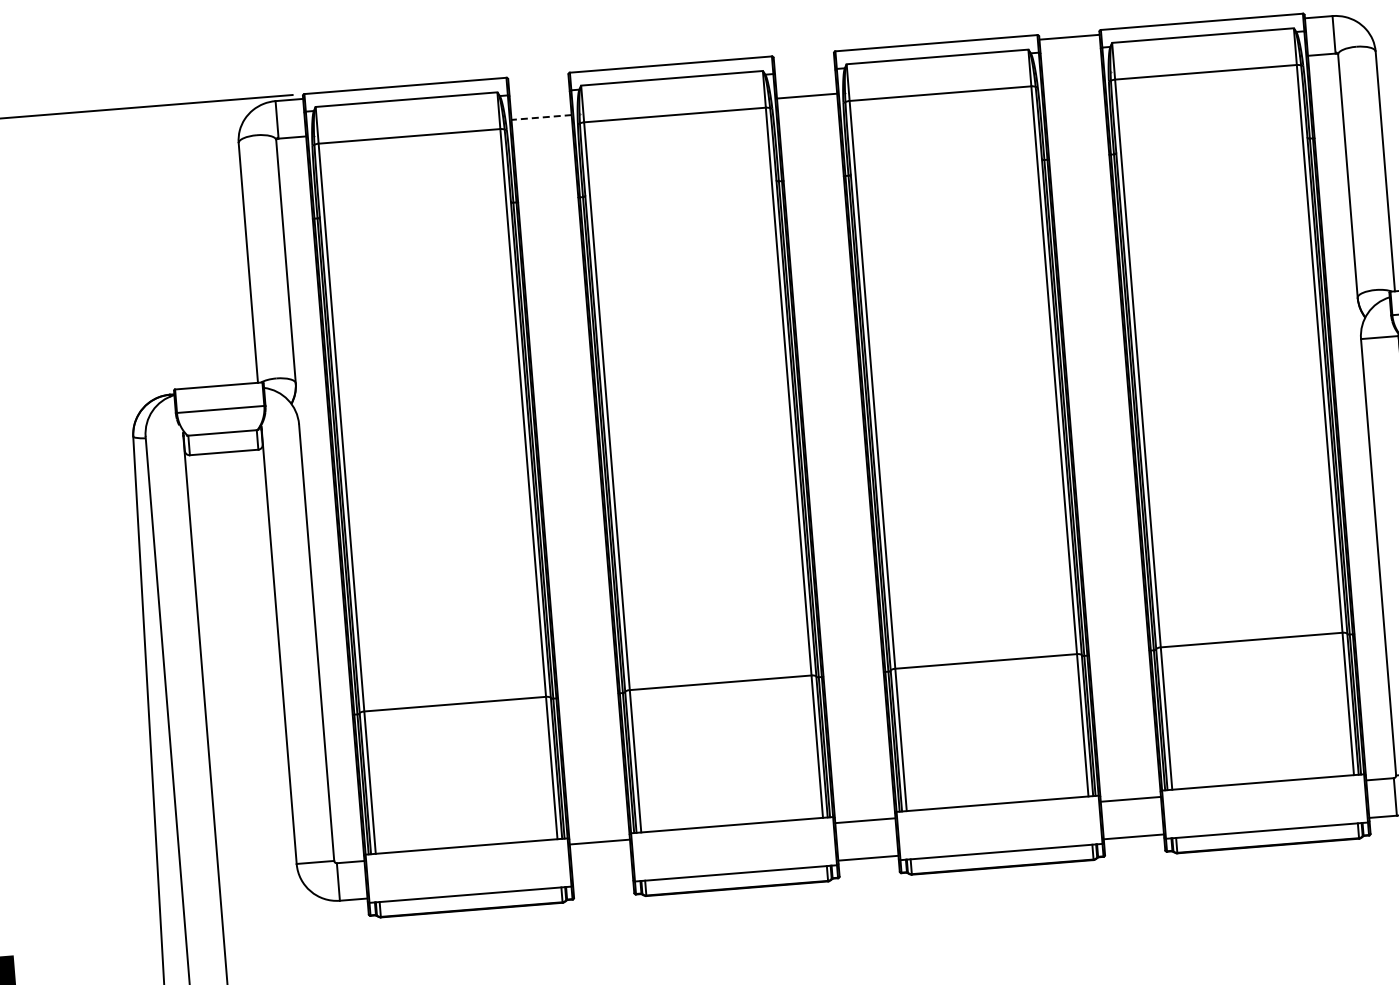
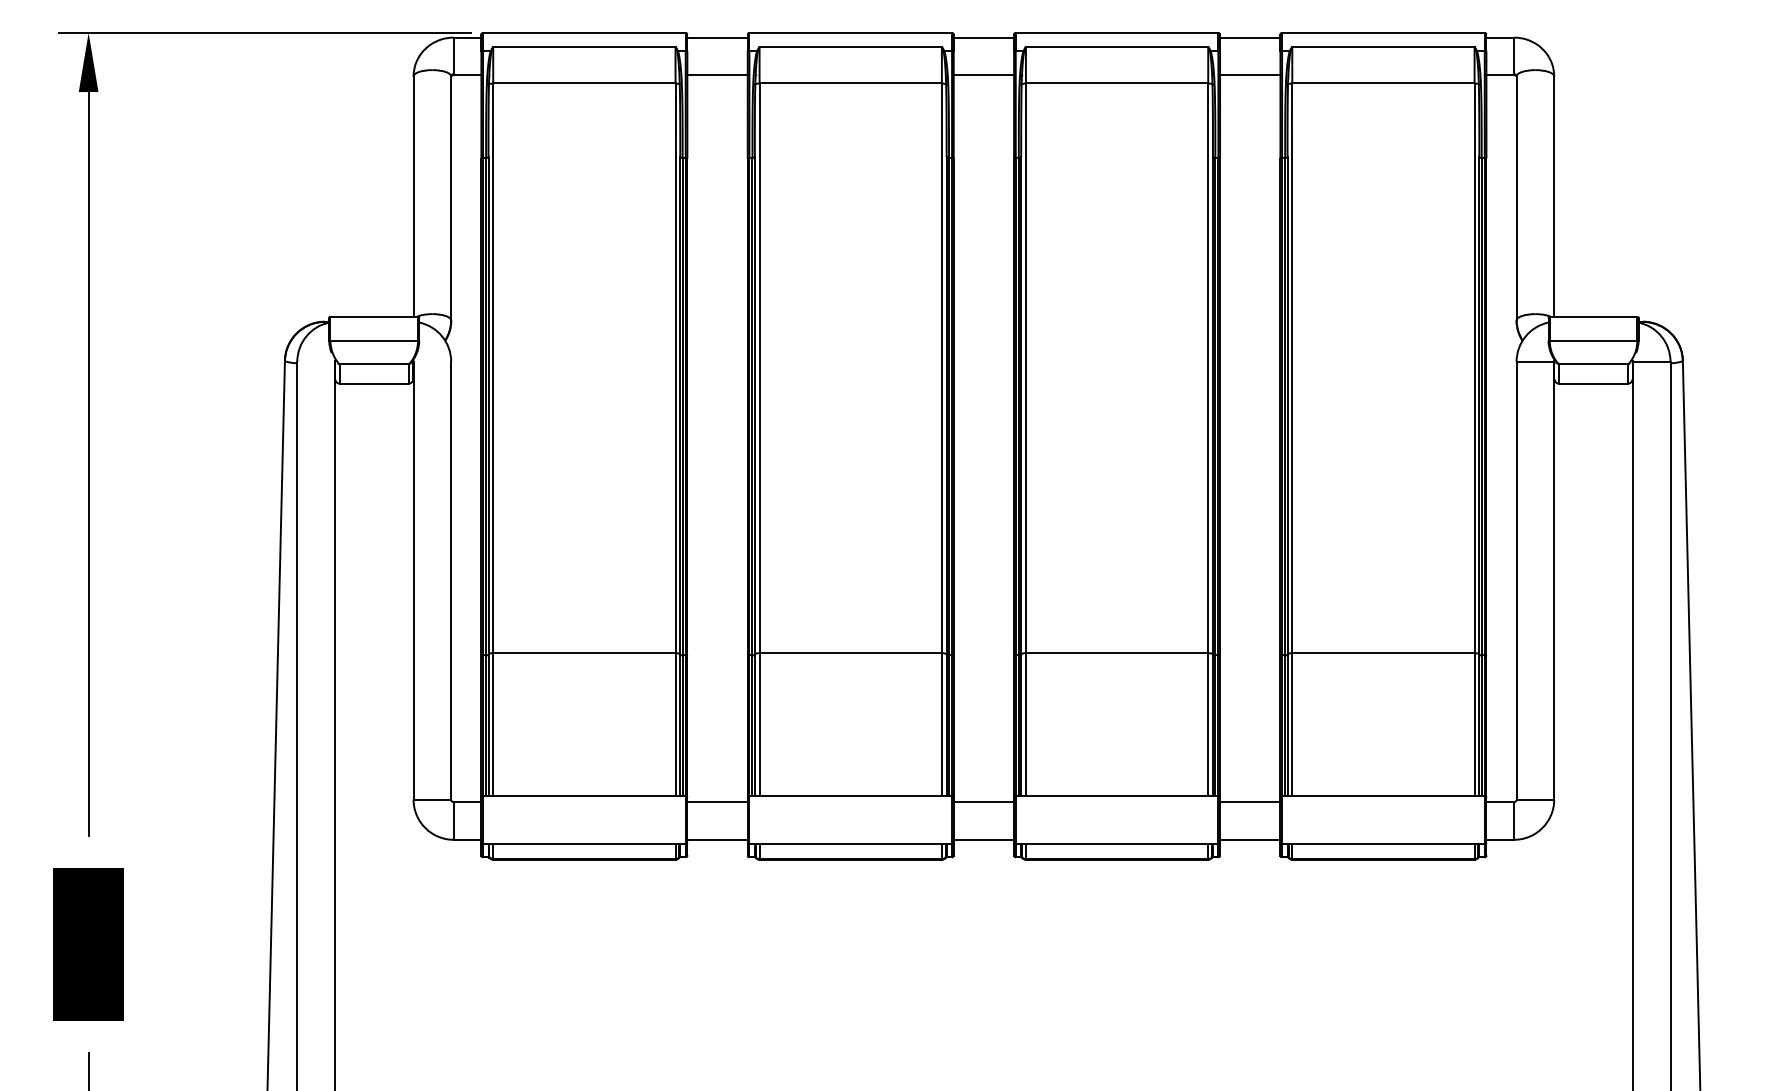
line: (803, 58) -> (983, 37), added
line: (1072, 74) -> (1250, 75), added
line: (538, 79) -> (717, 37), added
line: (541, 117) -> (717, 75), dashed -> solid
line: (602, 879) -> (717, 839), added

